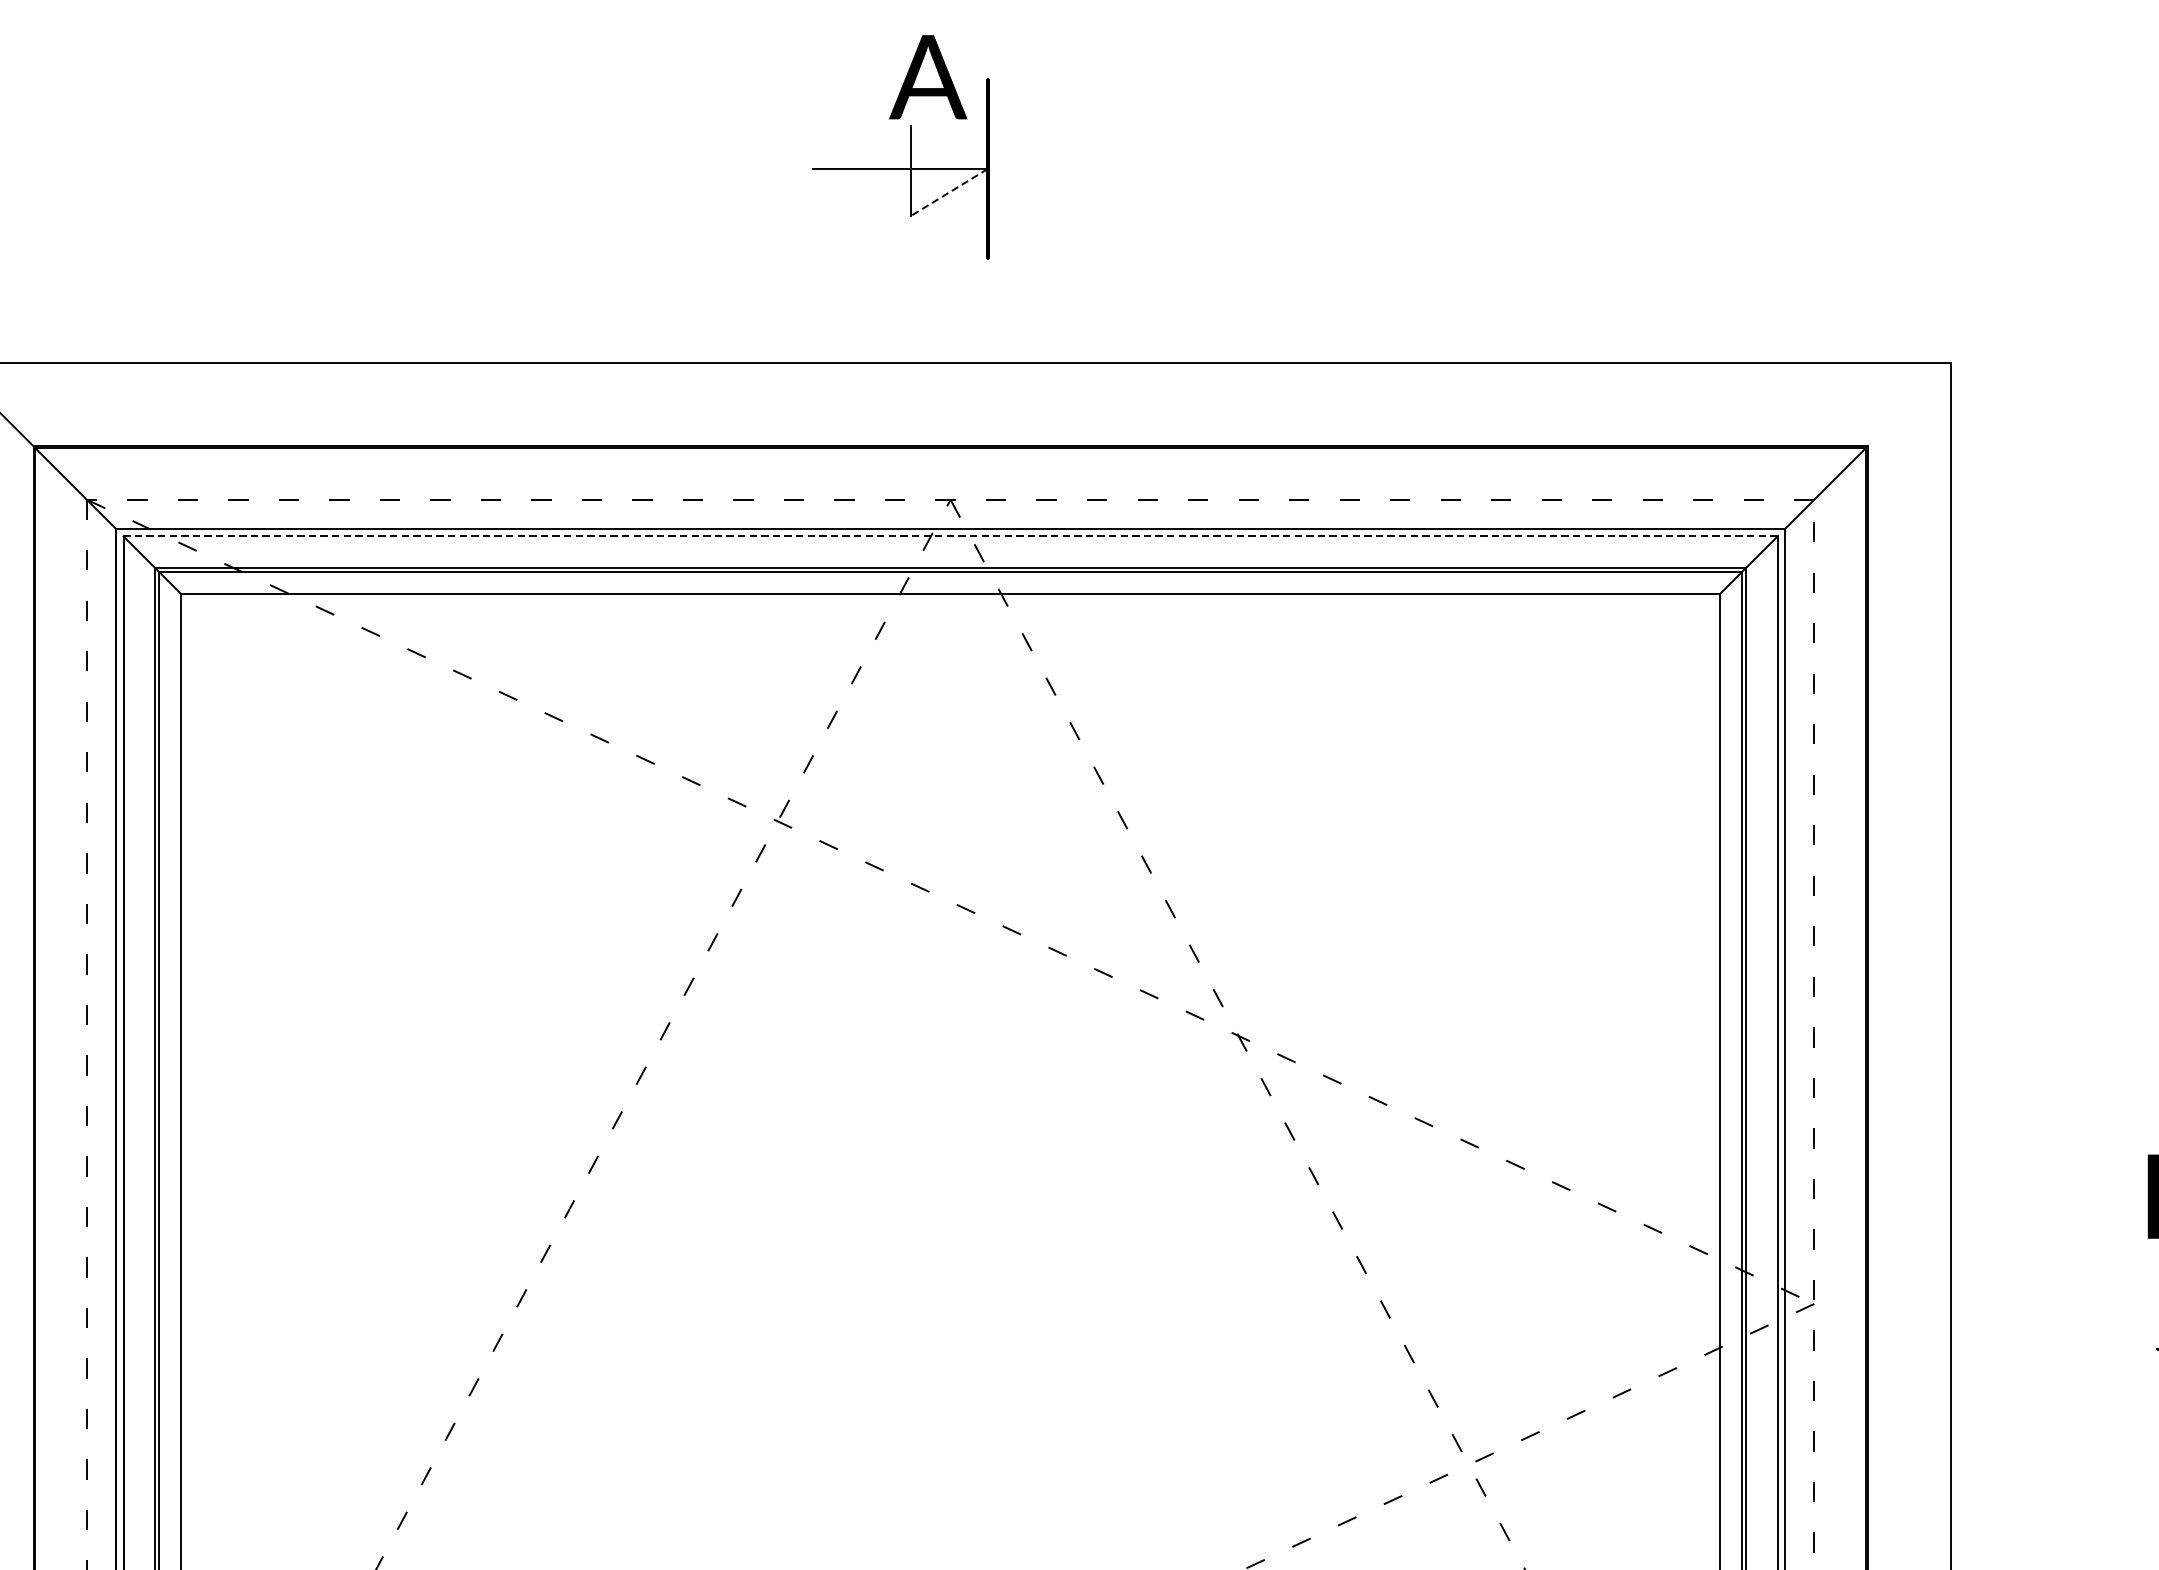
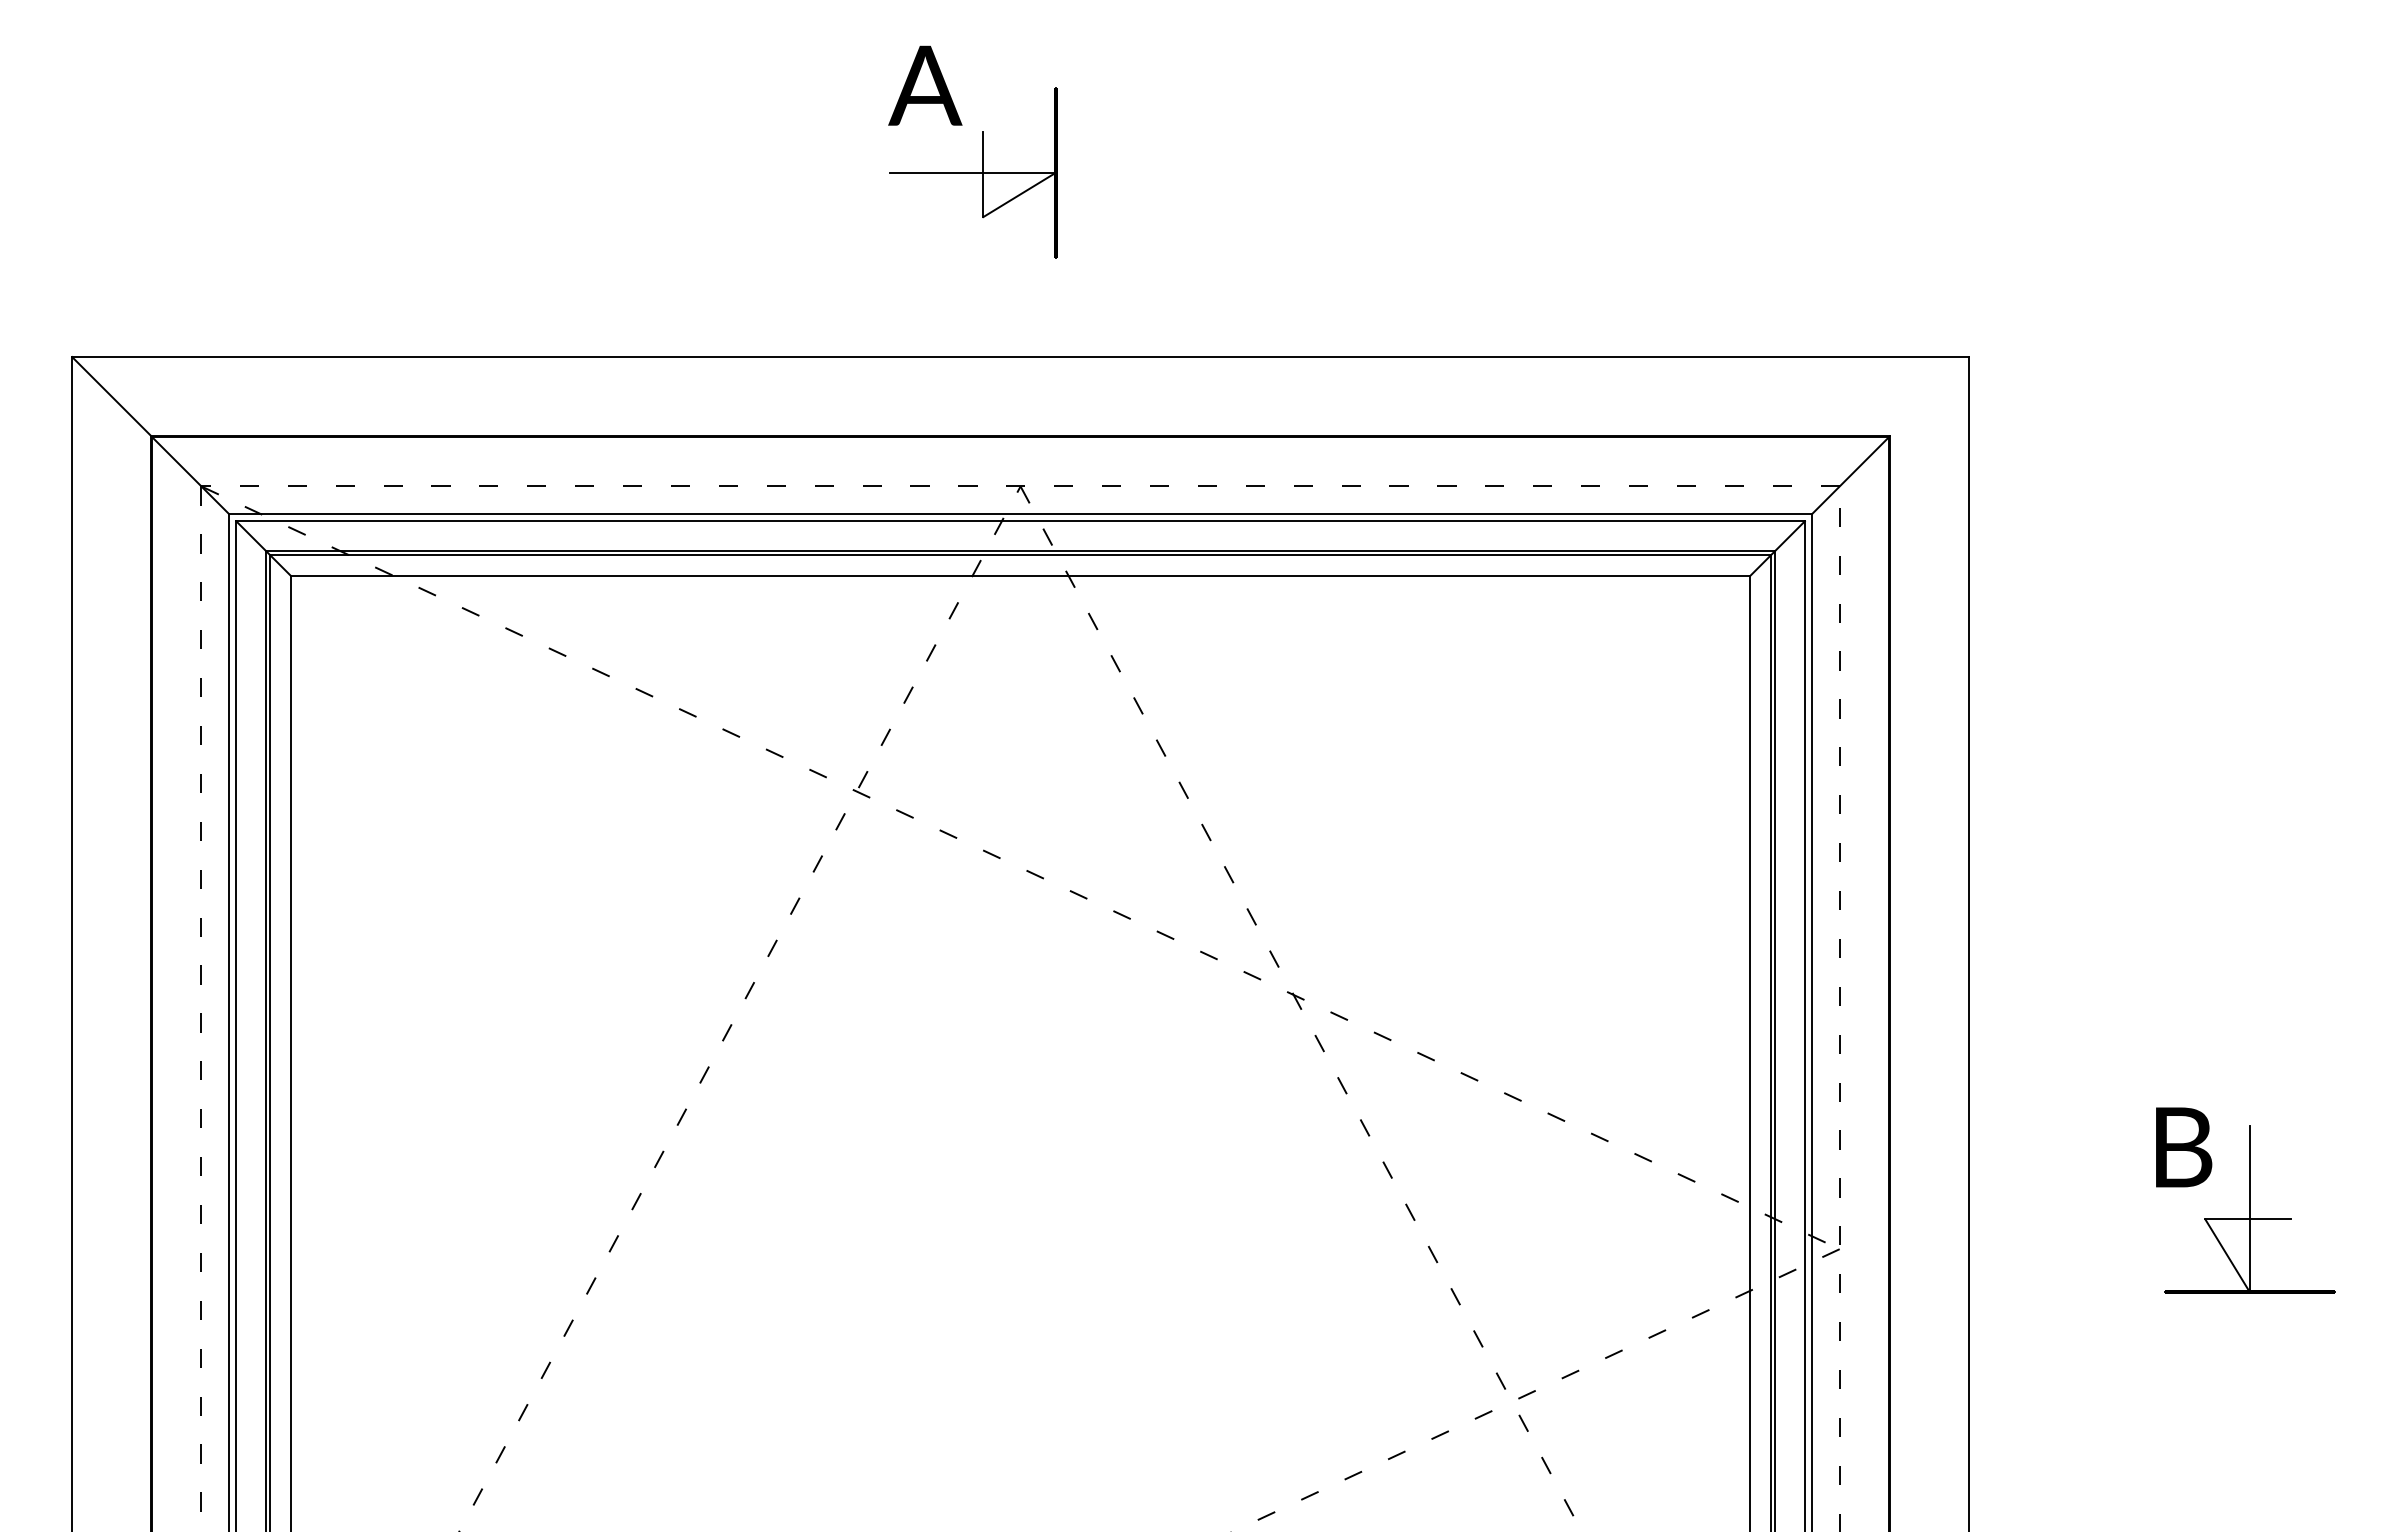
text: (928, 76) -> (925, 85), moved
line: (949, 191) -> (1019, 194), dashed -> solid
line: (950, 536) -> (1020, 521), dashed -> solid

